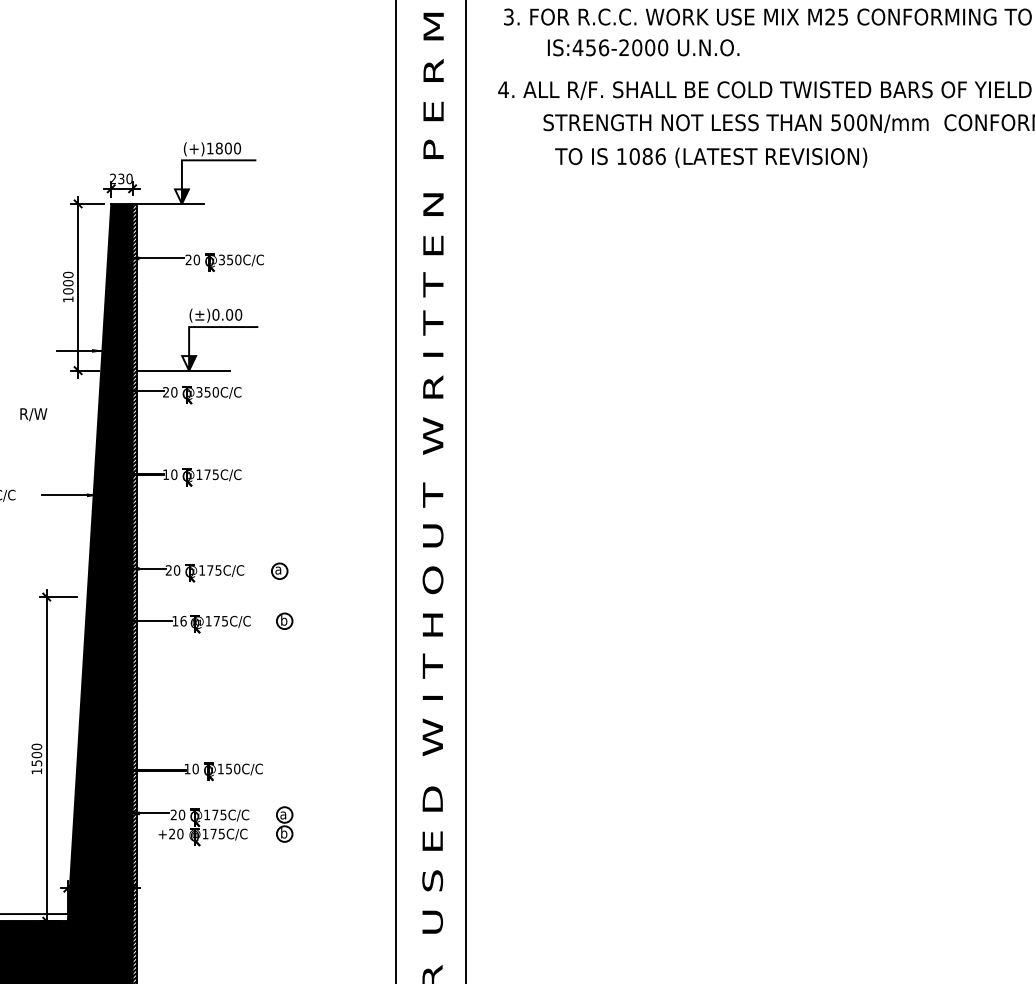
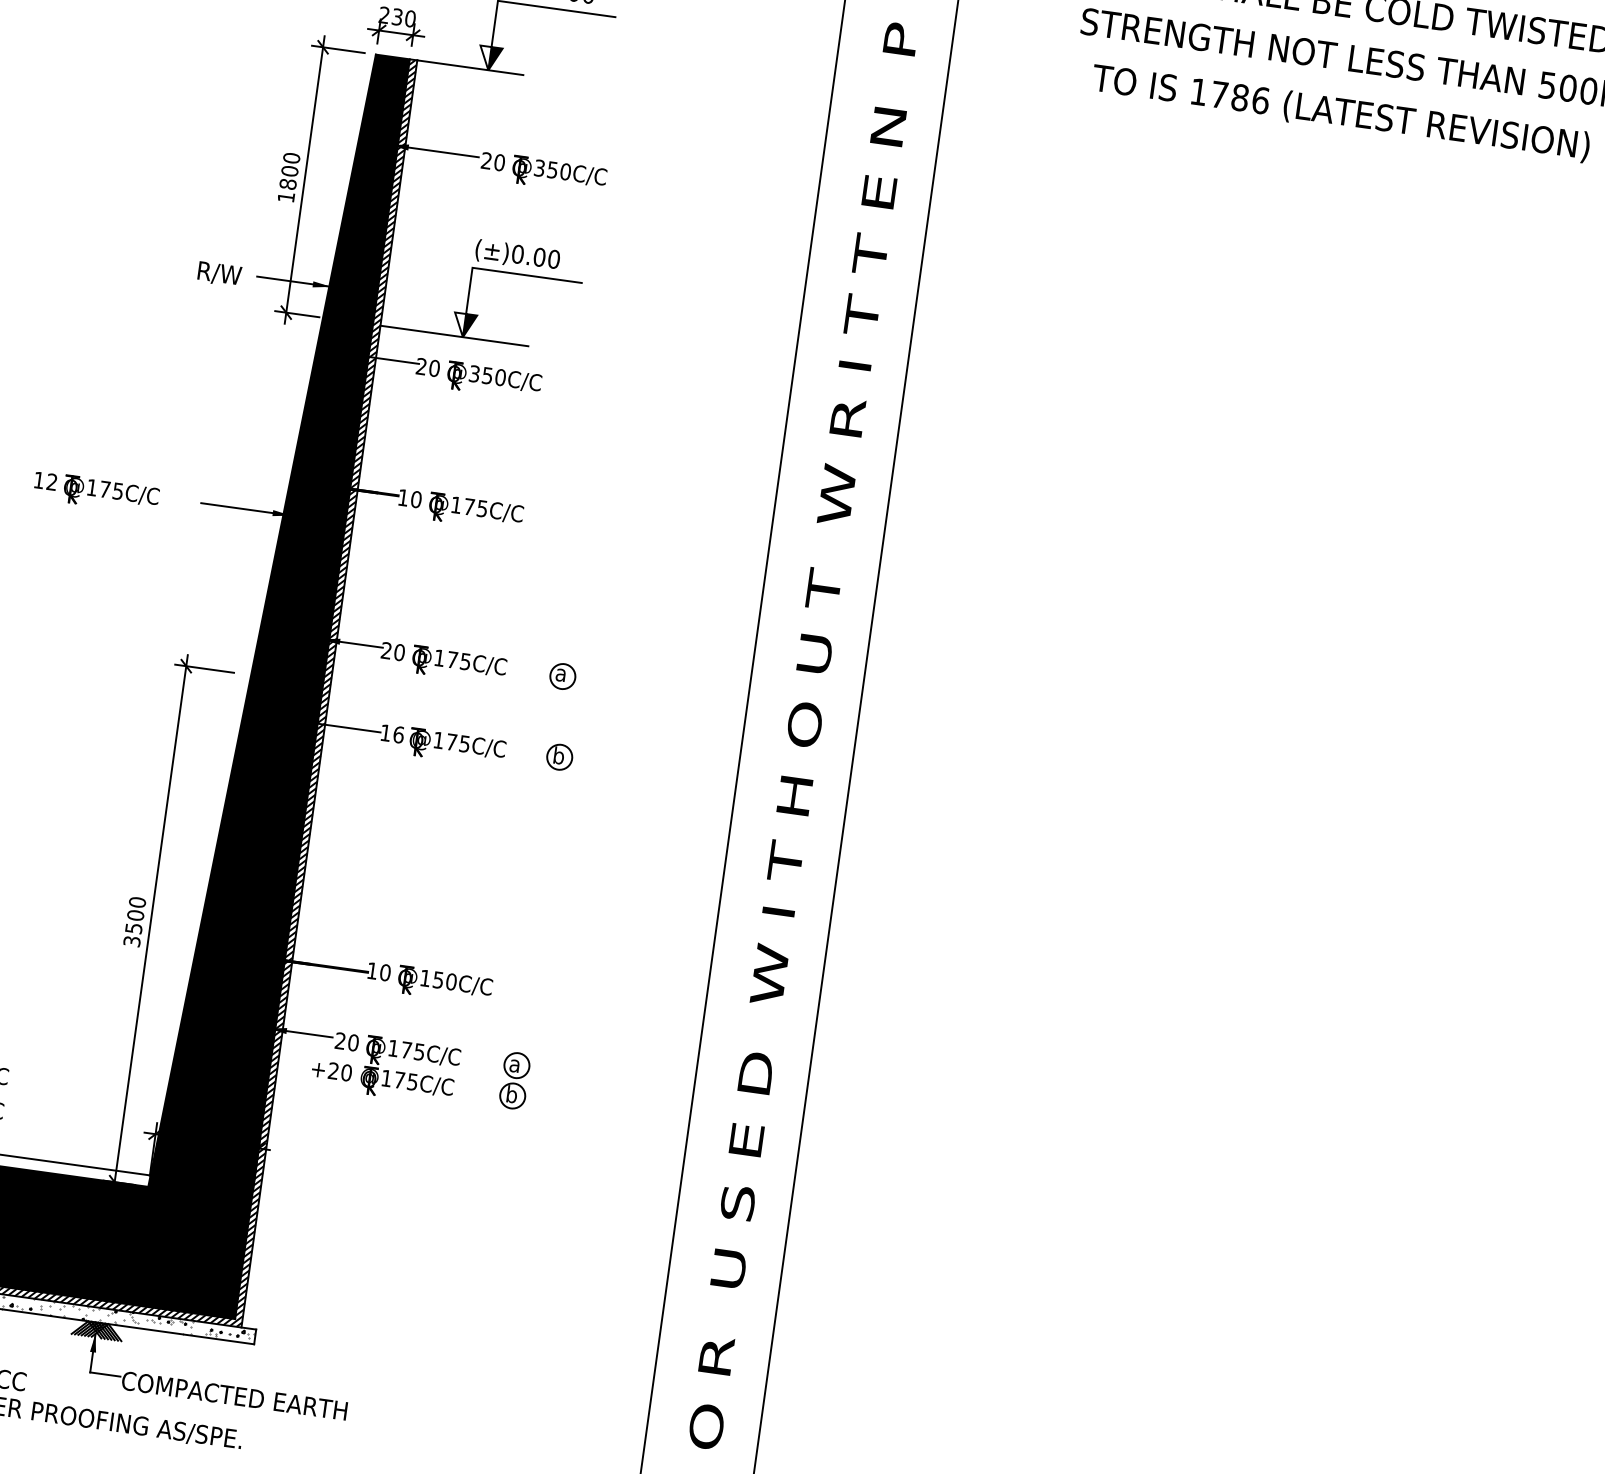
text: (634, 156) -> (1219, 94), 1086 -> 1786
text: (68, 291) -> (288, 184), 1000 -> 1800
text: (33, 414) -> (219, 273), moved
text: (36, 771) -> (131, 941), 1500 -> 3500

